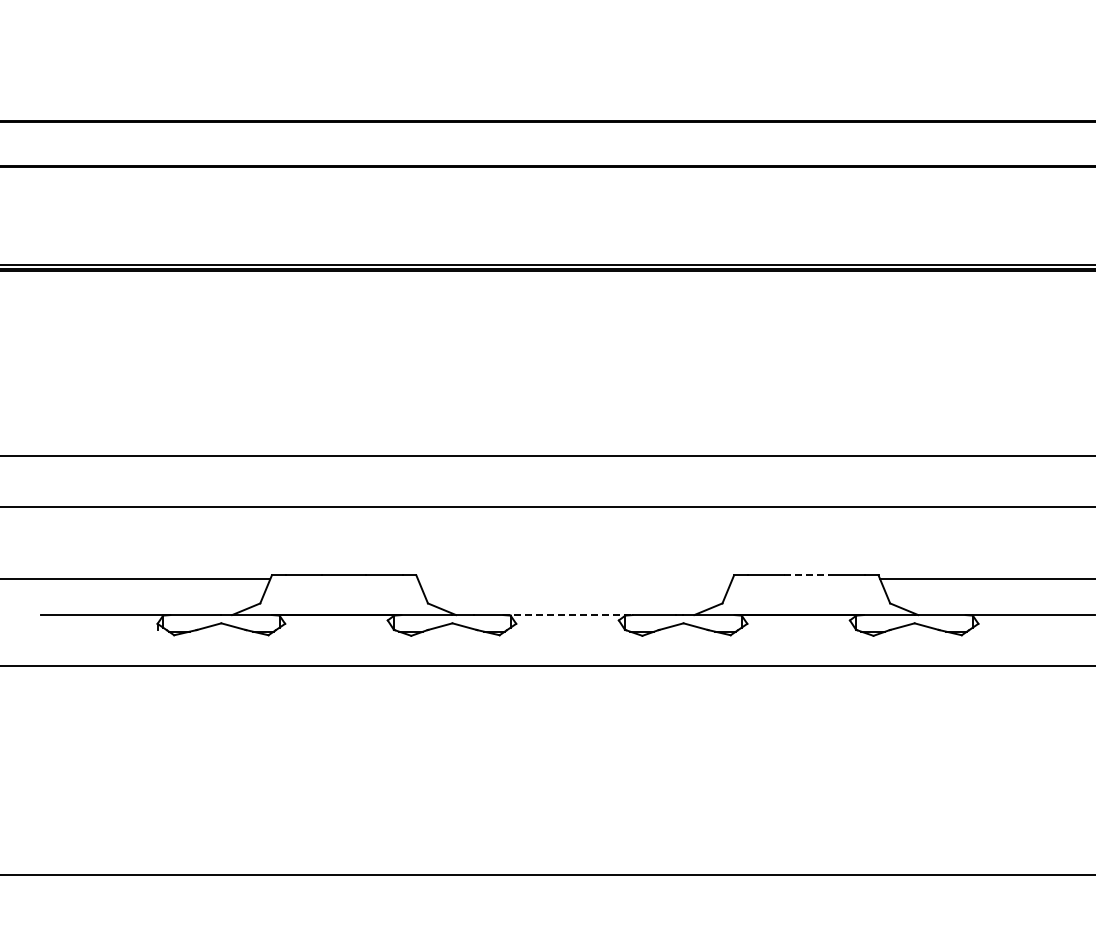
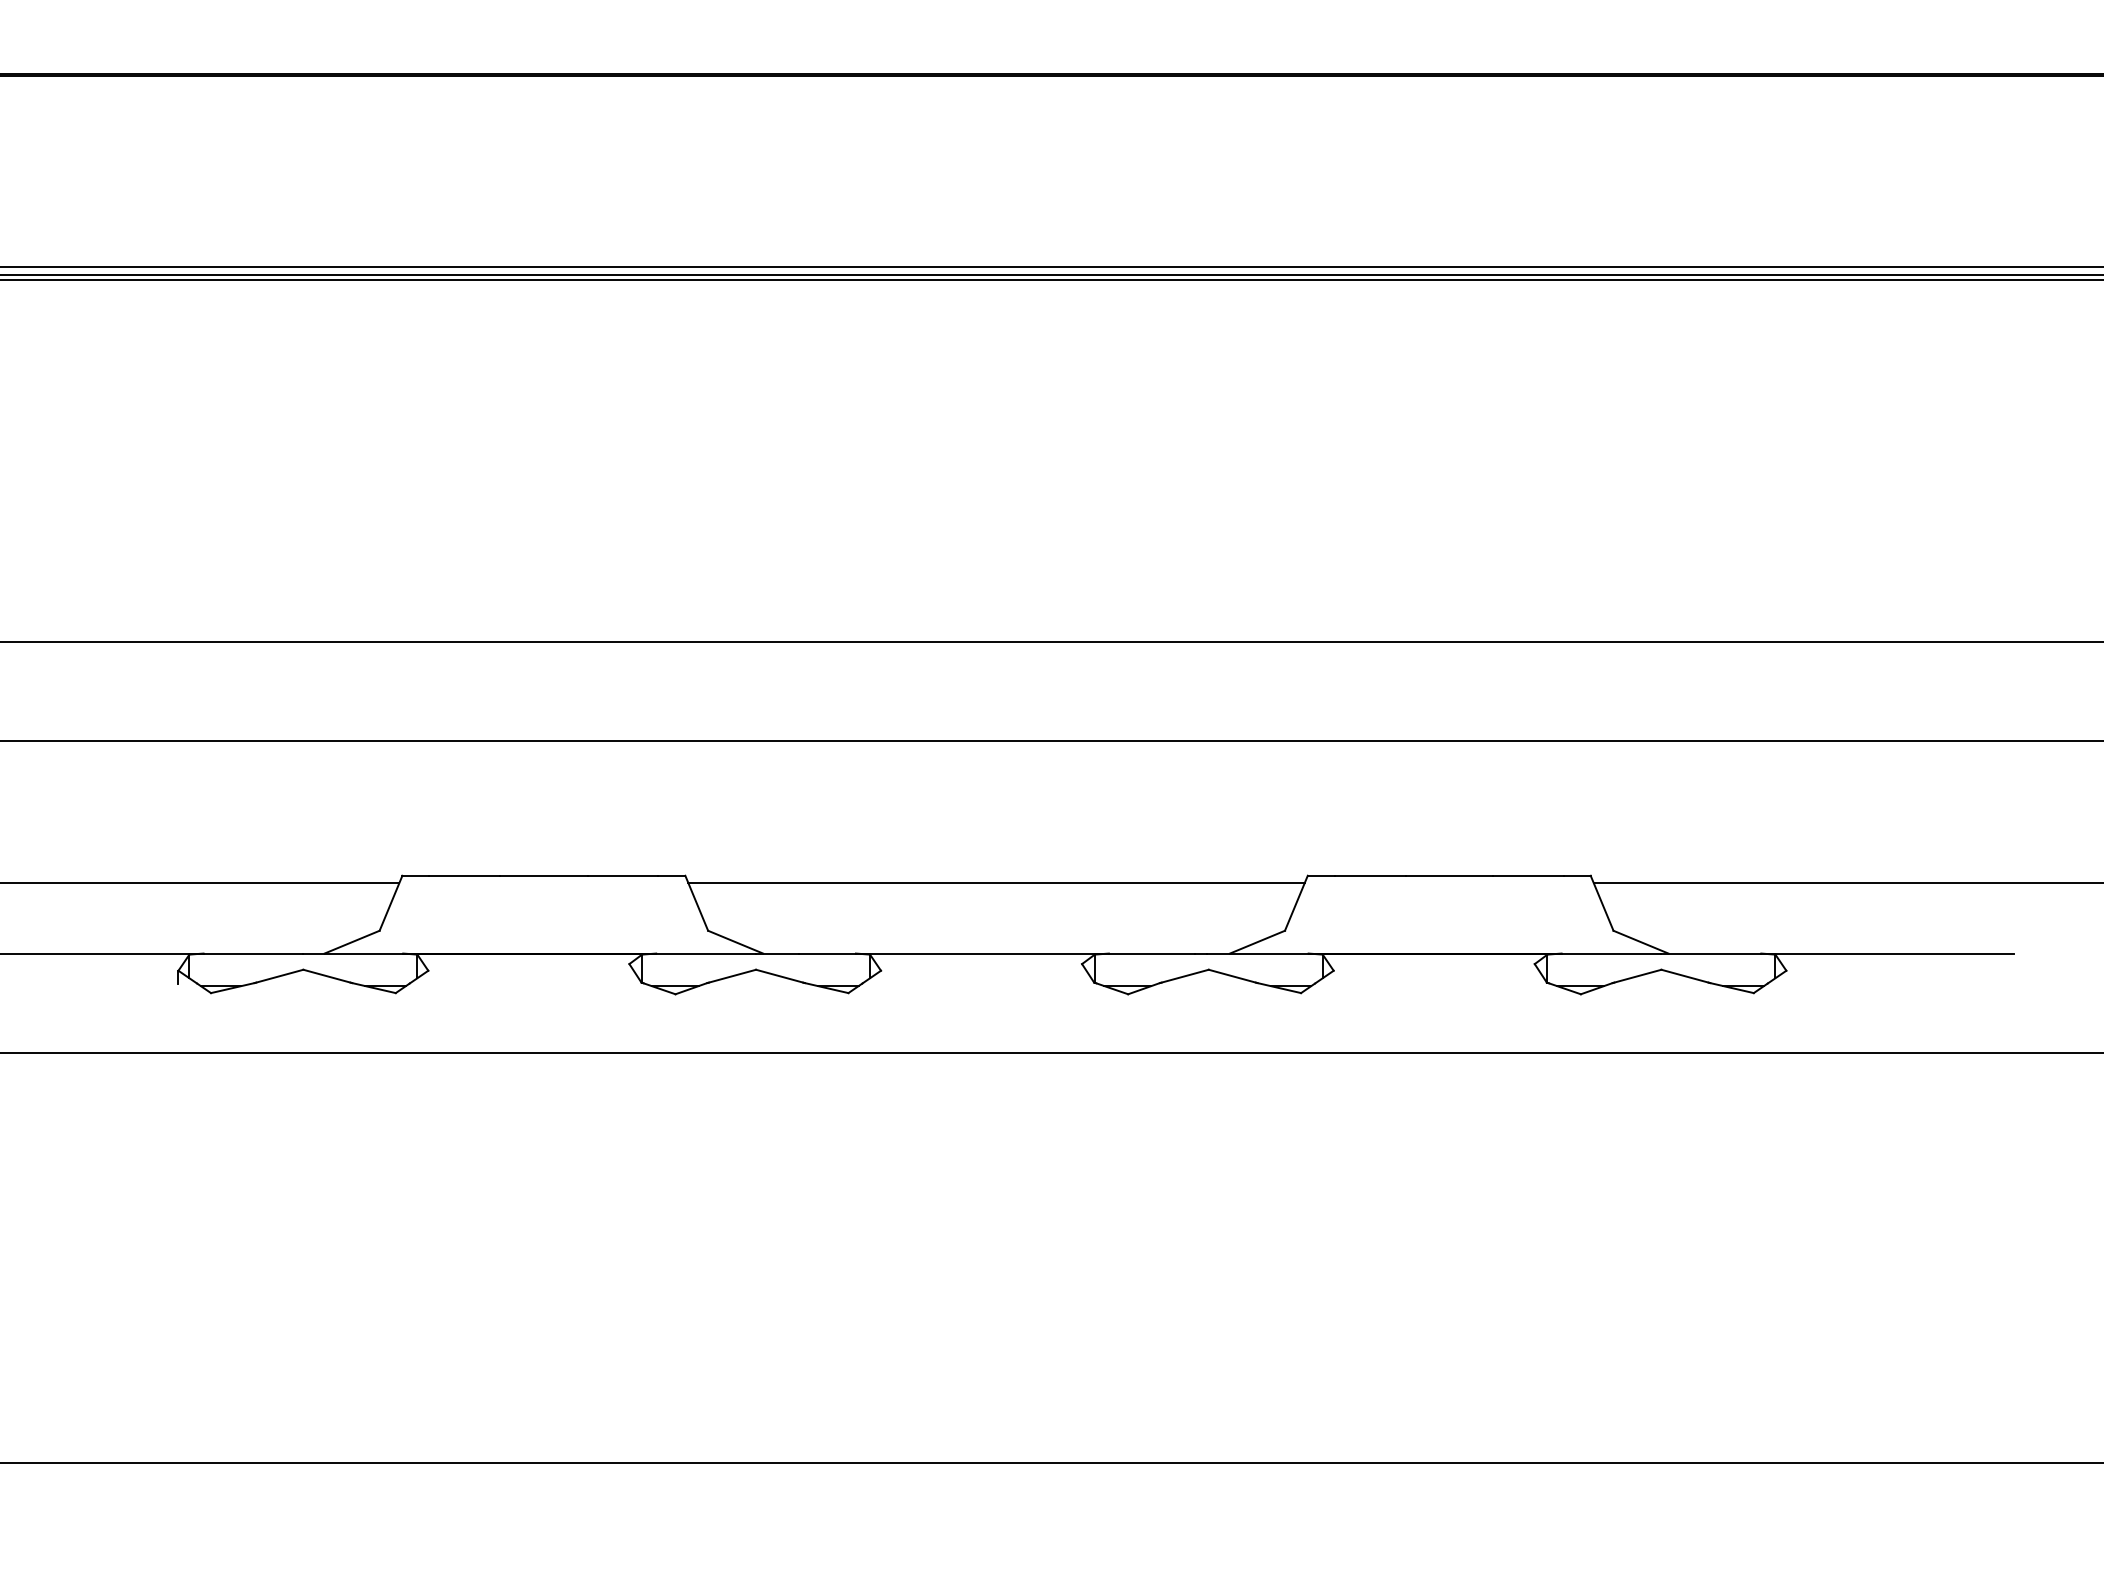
line: (806, 575) -> (1449, 876), dashed -> solid
line: (574, 578) -> (995, 881), added
line: (568, 615) -> (983, 954), dashed -> solid

